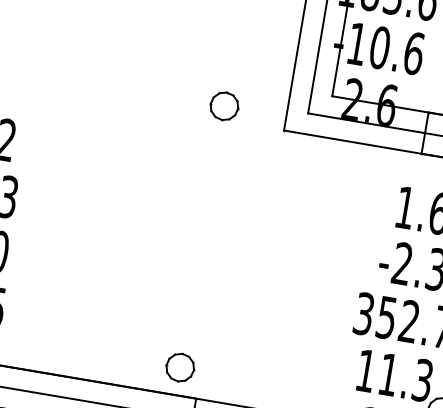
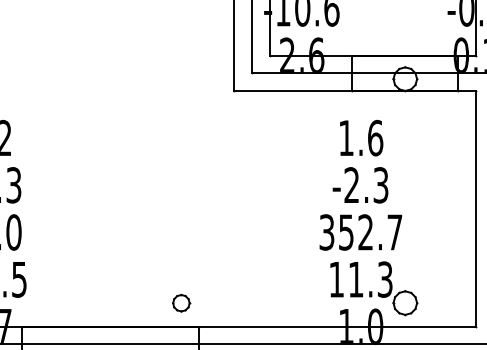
part: (224, 106) -> (181, 79), removed
part: (180, 368) -> (181, 303), size x0.7

